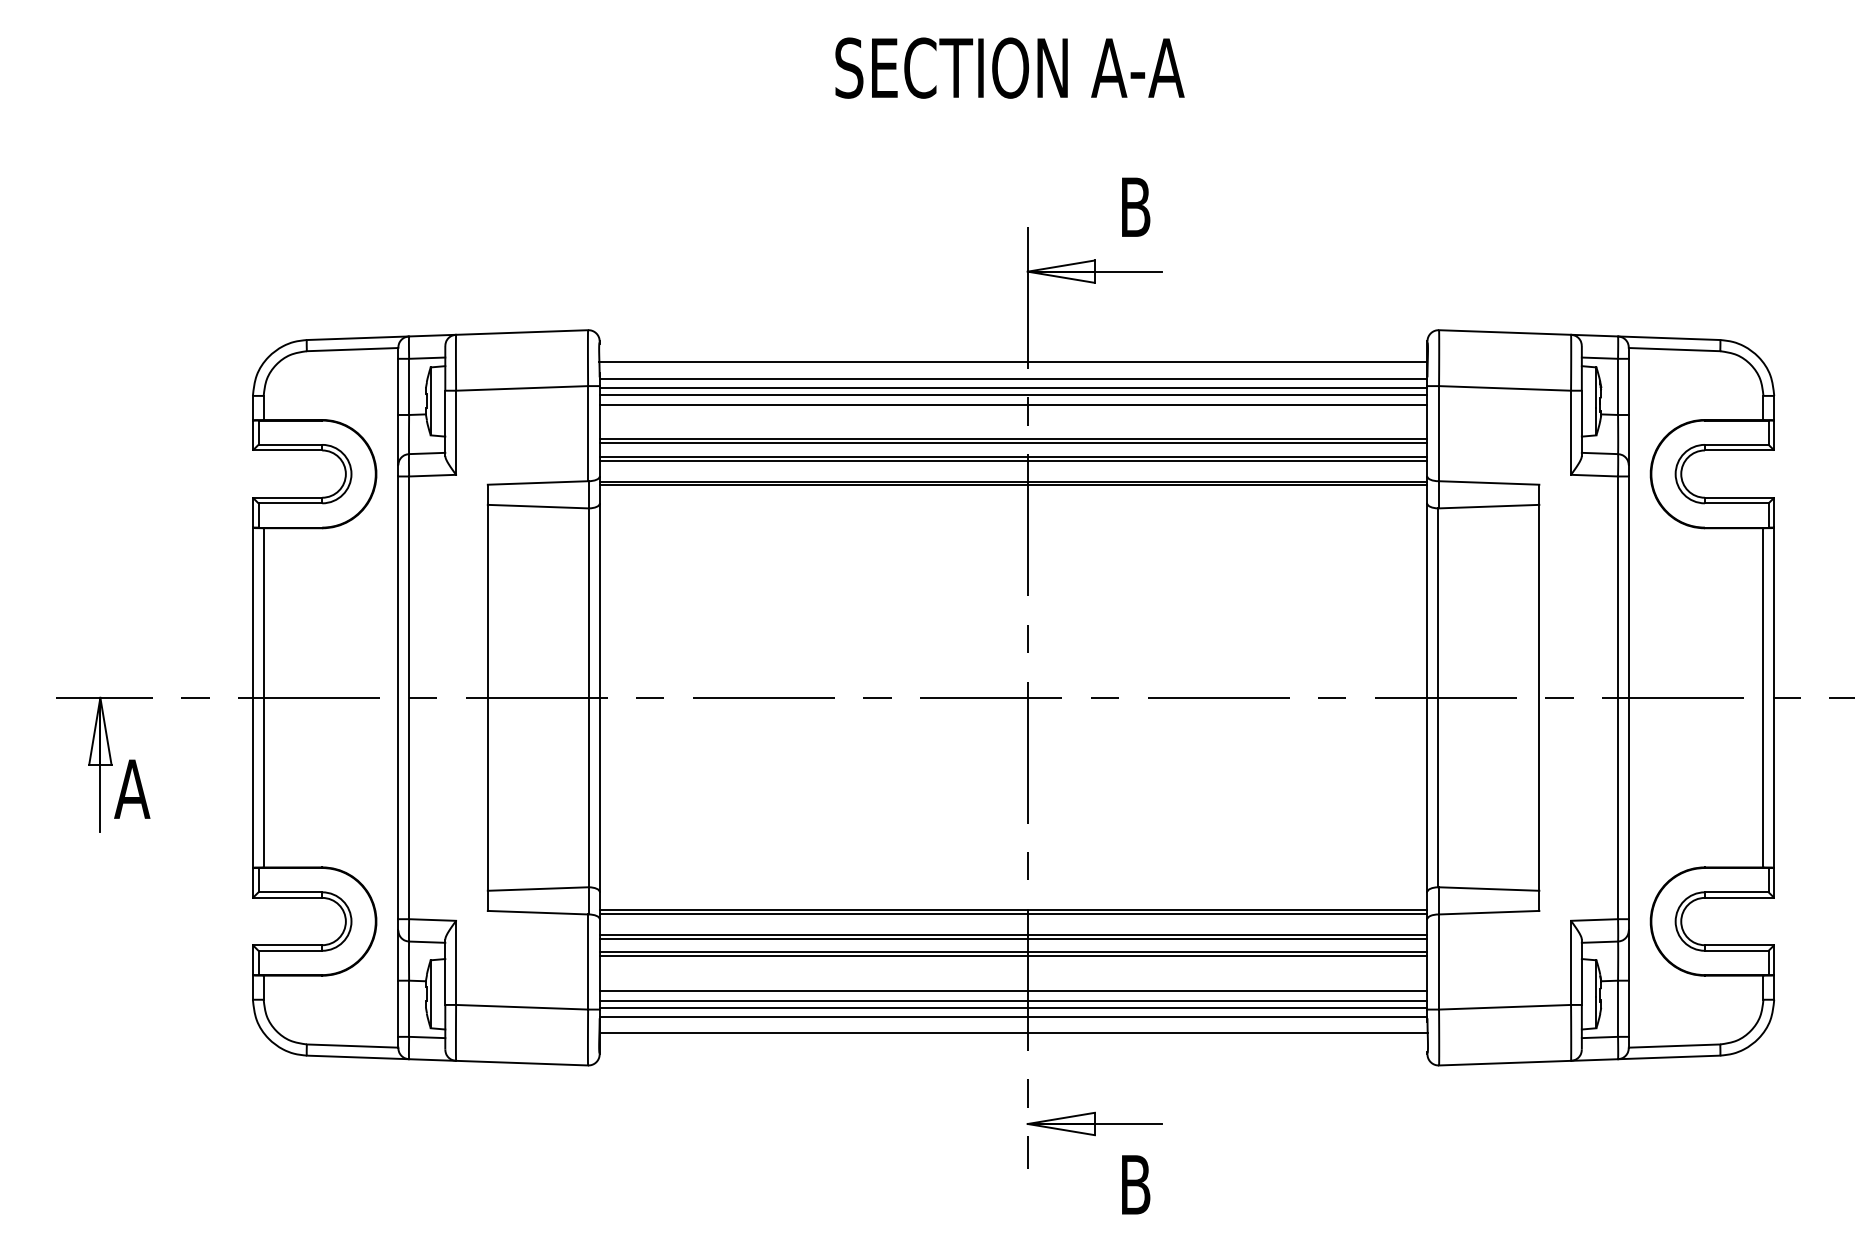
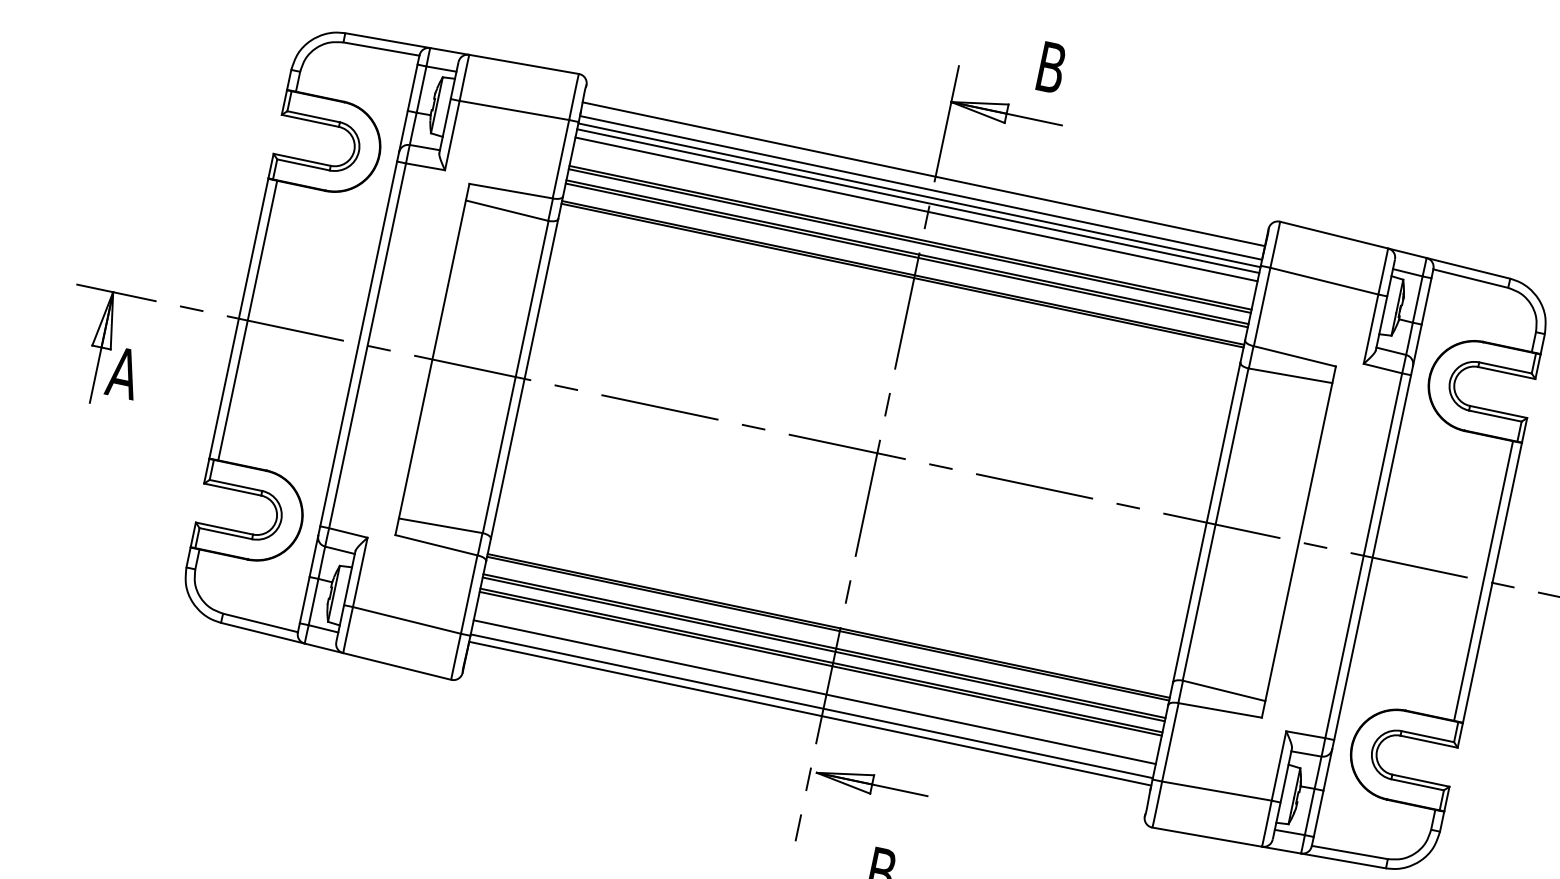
line: (1013, 1000) -> (813, 700), removed
line: (1013, 1033) -> (807, 727), removed
part: (1094, 1123) -> (871, 784), moved

